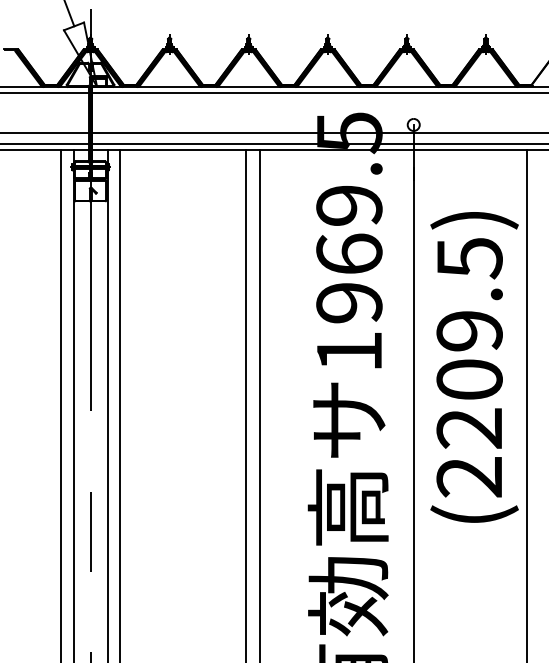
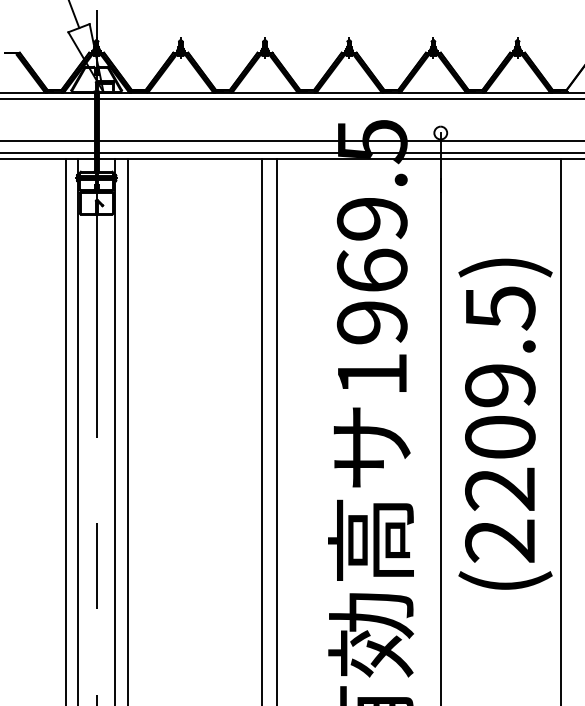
text: (474, 367) -> (505, 424), moved

